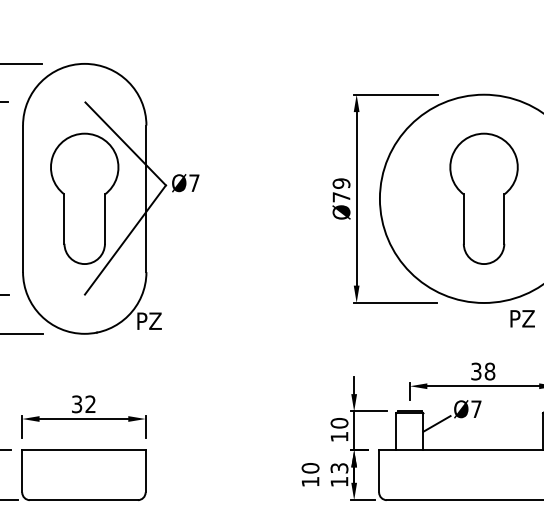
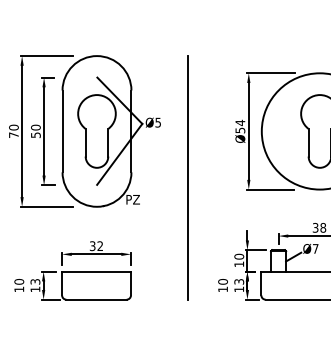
text: (193, 182) -> (157, 122), Ø7 -> Ø5
text: (341, 189) -> (240, 126), Ø79 -> Ø54
line: (246, 281) -> (187, 177), added

